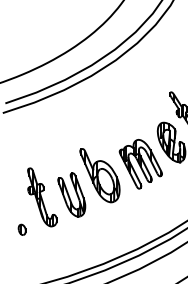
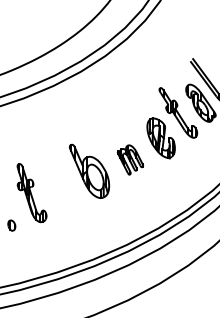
part: (140, 163) -> (130, 159), size x0.6
part: (70, 194) -> (60, 190), removed

